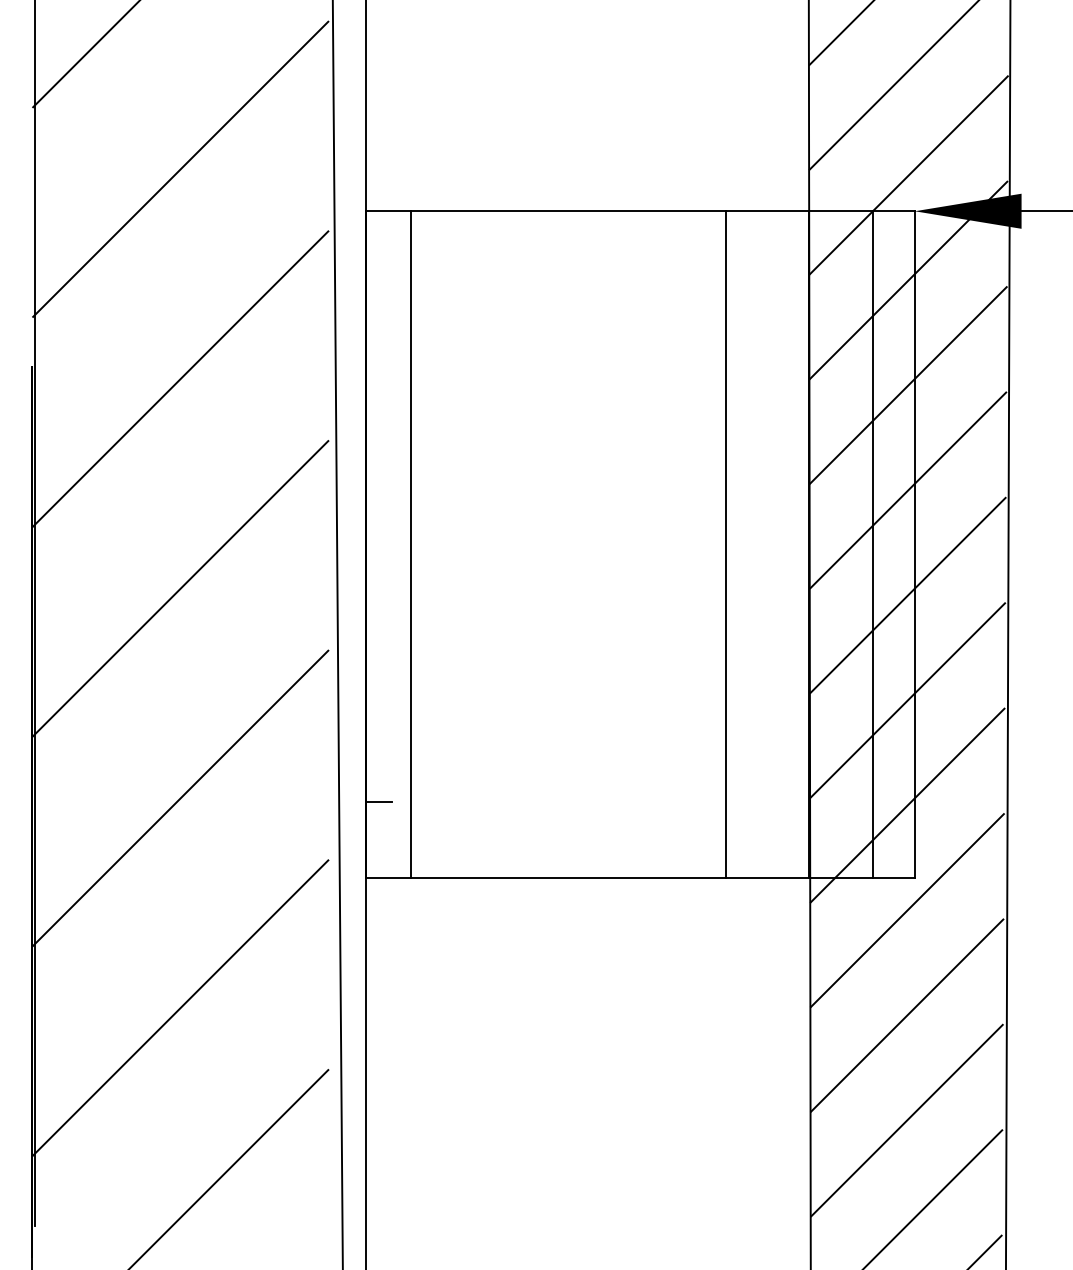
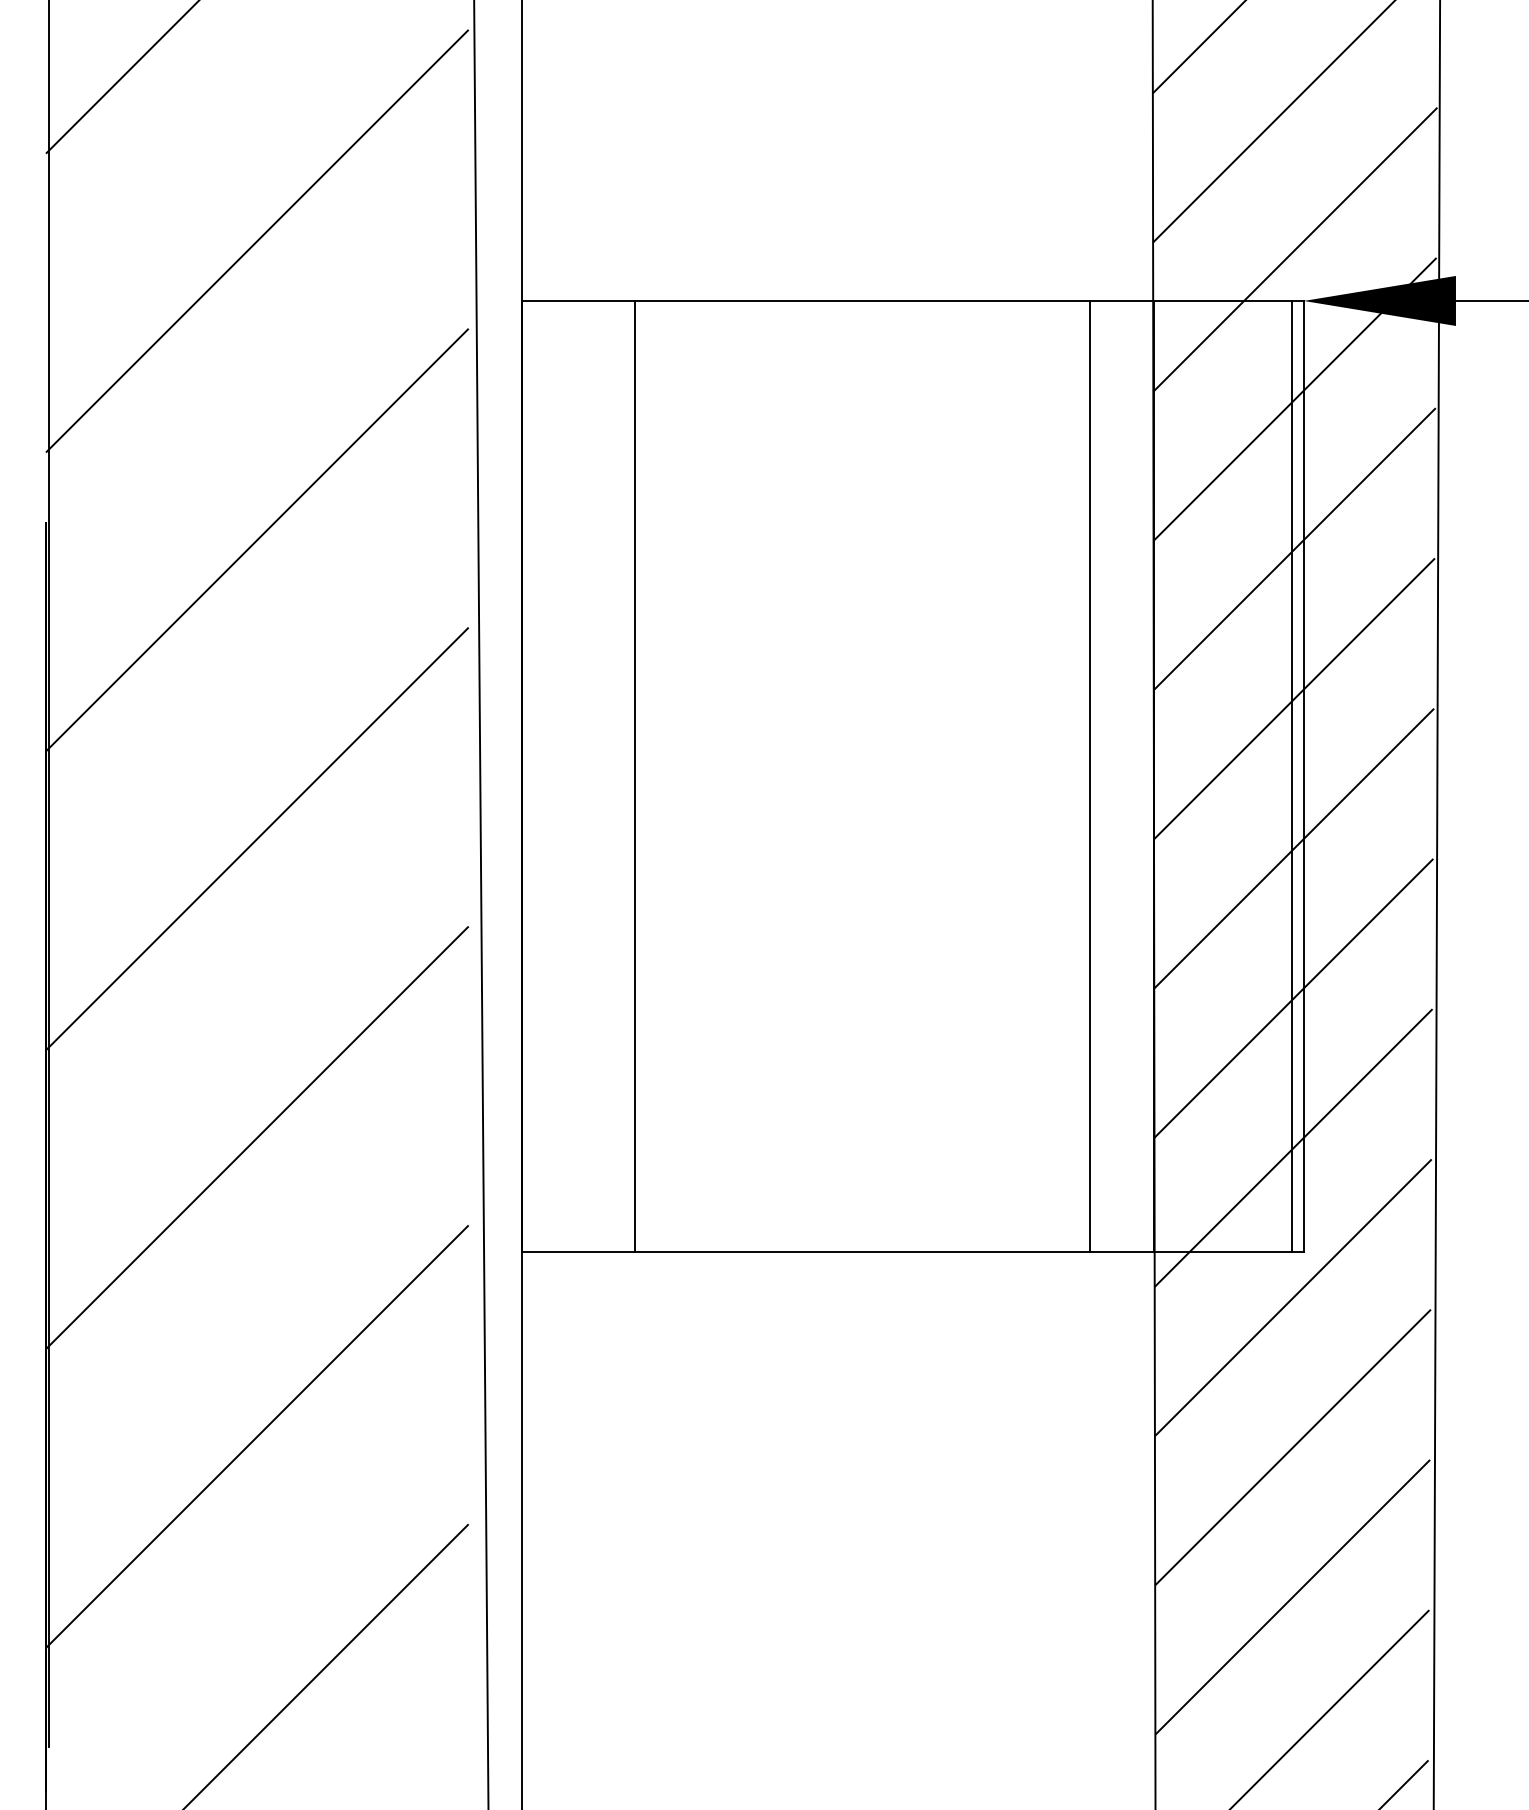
line: (411, 544) -> (635, 775), moved
line: (725, 544) -> (1090, 775), moved
line: (872, 544) -> (1291, 775), moved
line: (378, 801) -> (539, 1142), removed

